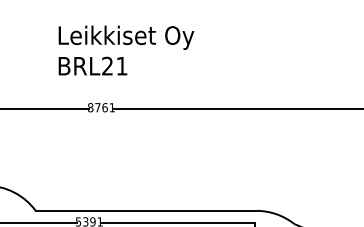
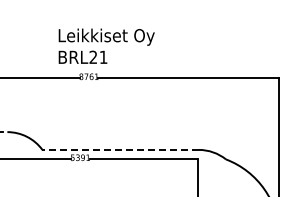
text: (126, 49) -> (106, 45), moved
line: (145, 210) -> (120, 149), solid -> dashed

